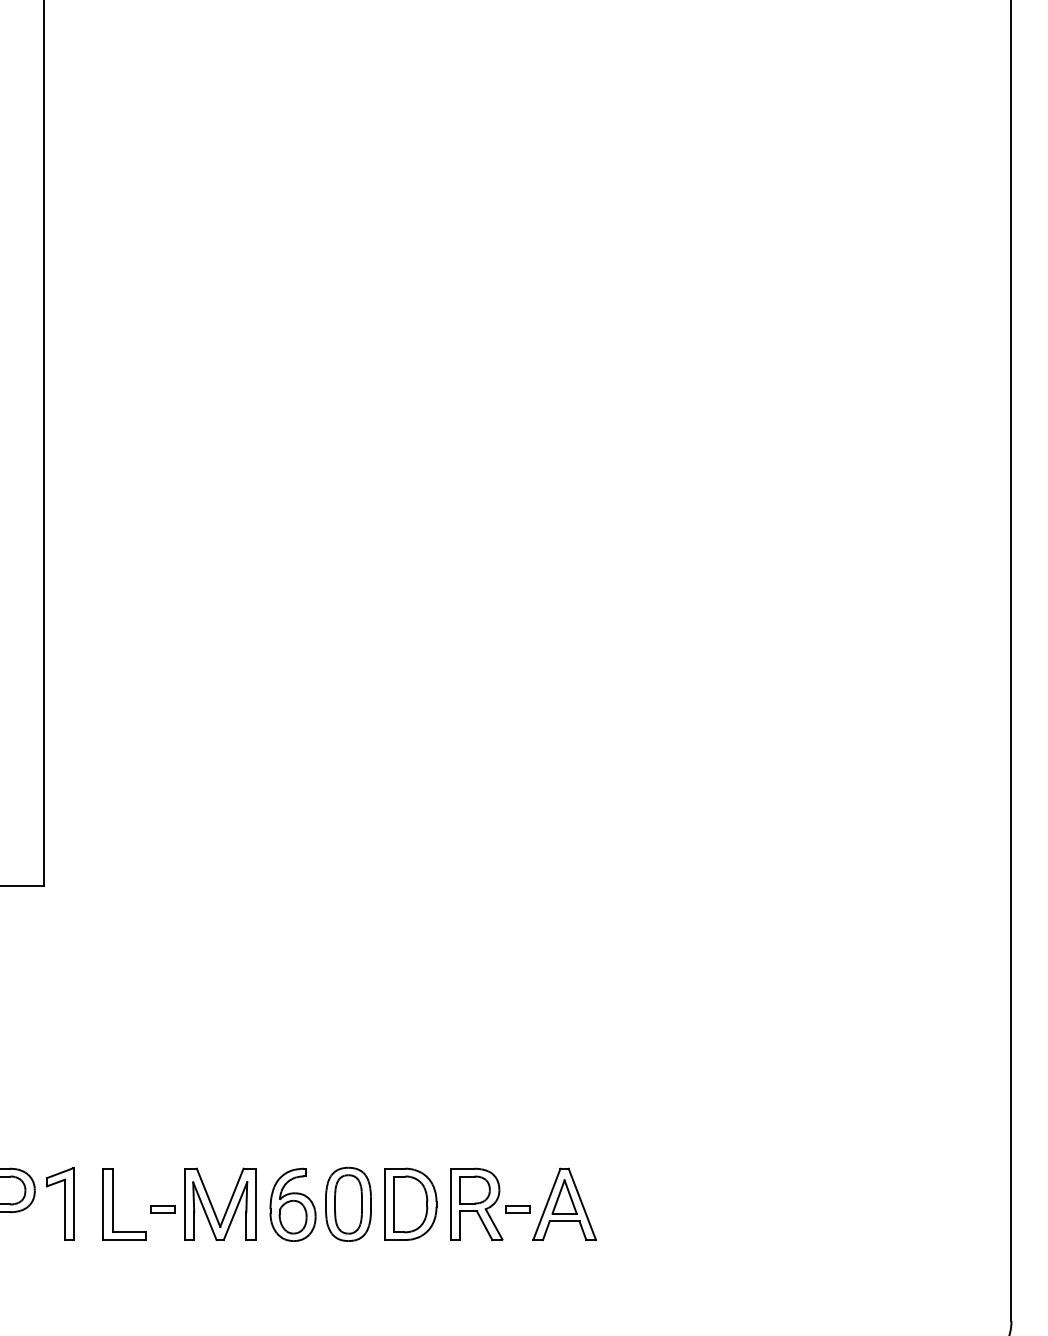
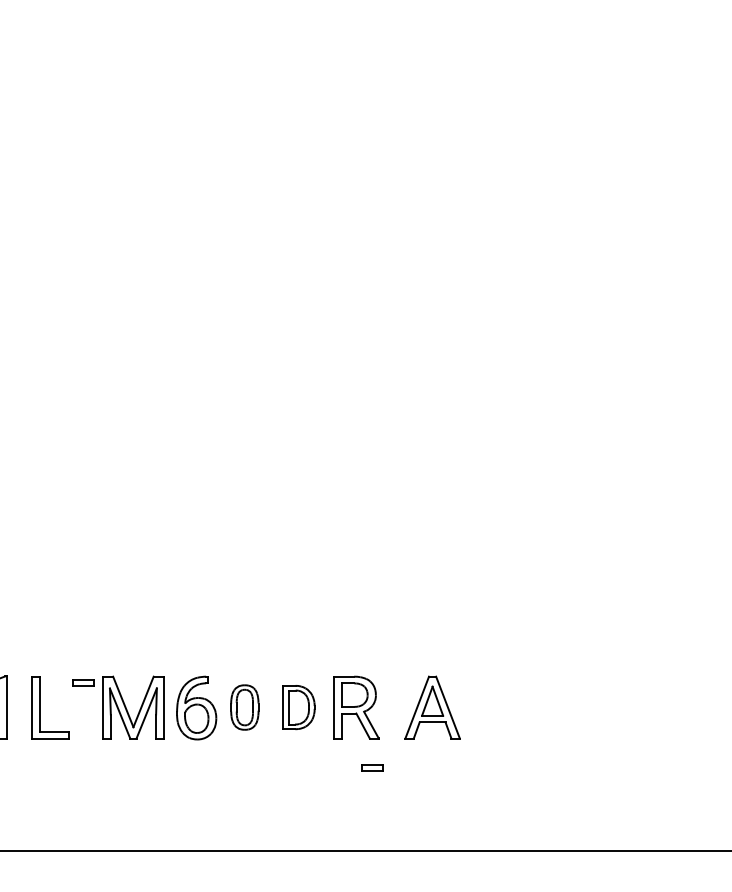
part: (348, 1203) -> (244, 706), size x0.7
part: (410, 1203) -> (298, 706), size x0.7
part: (162, 1209) -> (83, 682), moved
part: (517, 1209) -> (371, 767), moved

